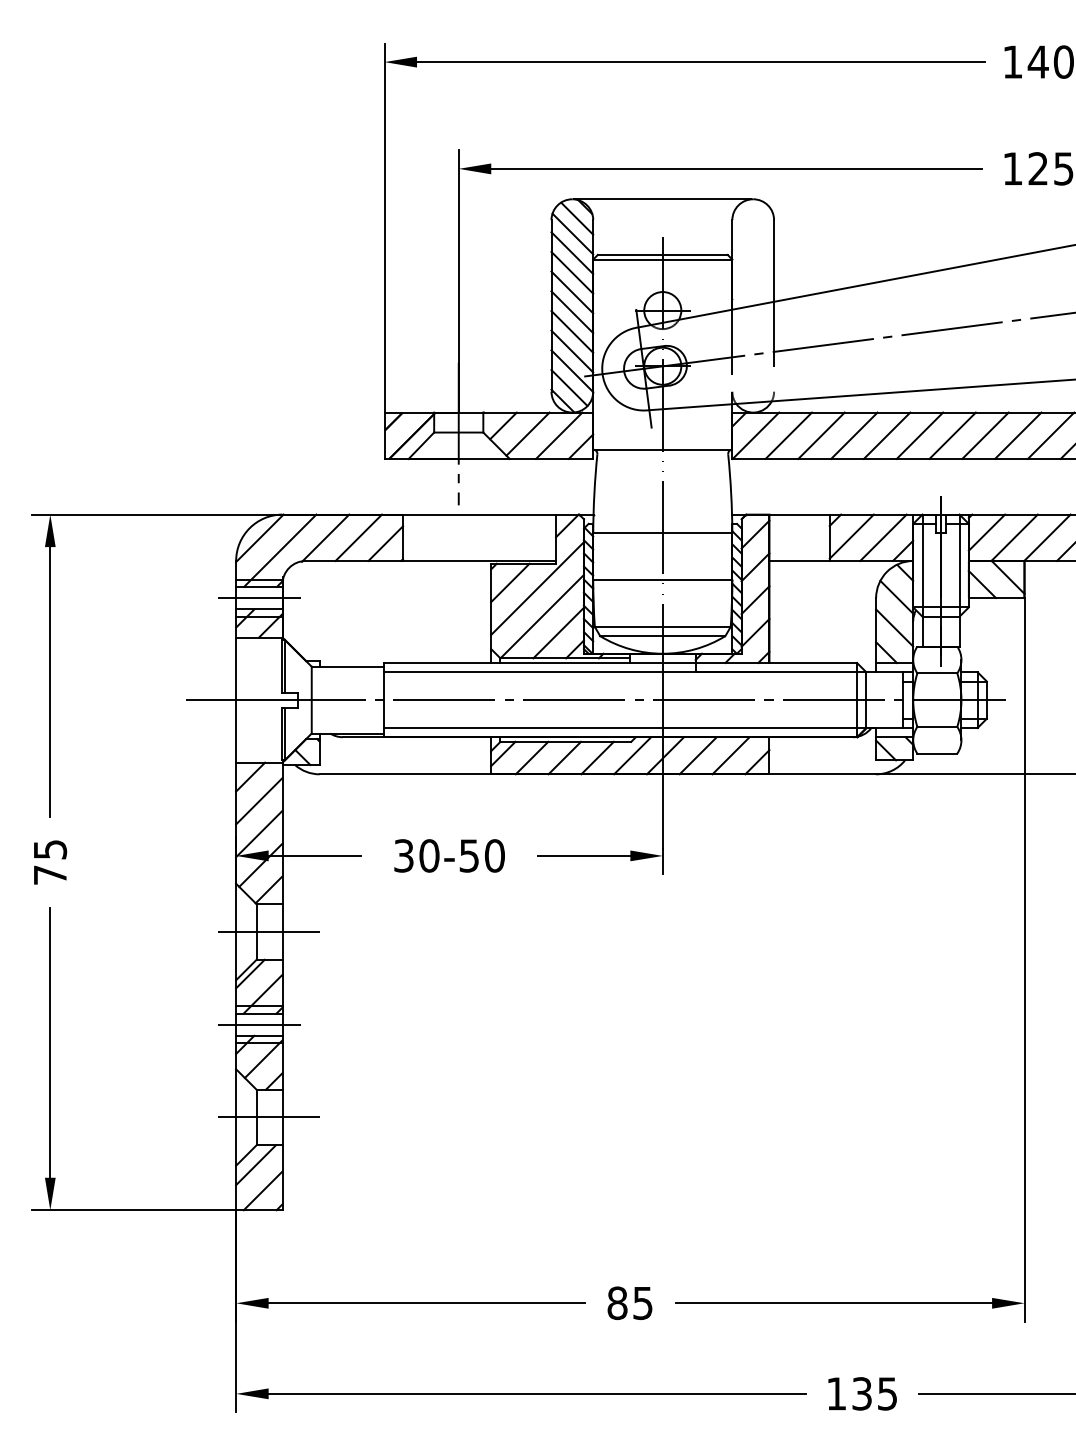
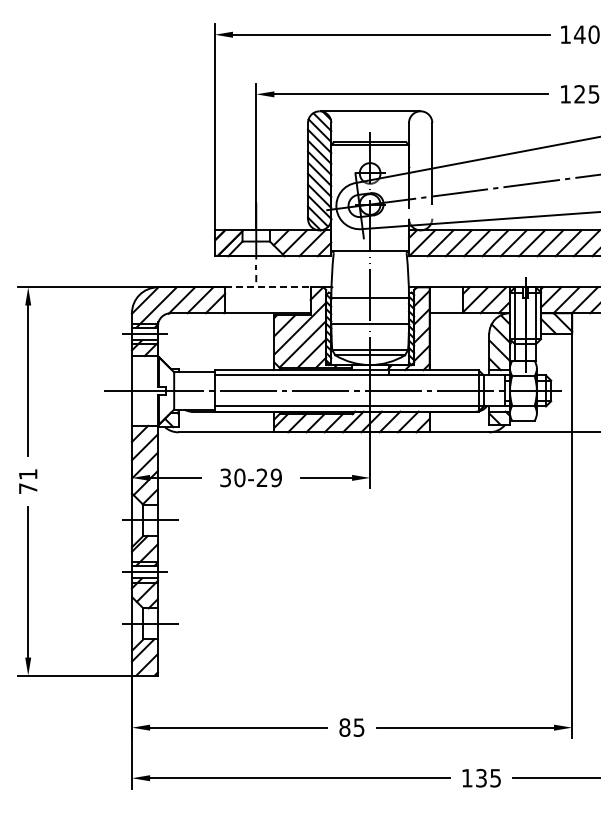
line: (478, 514) -> (267, 287), solid -> dashed
text: (50, 849) -> (28, 474), 75 -> 71
text: (480, 855) -> (268, 477), 30-50 -> 30-29

